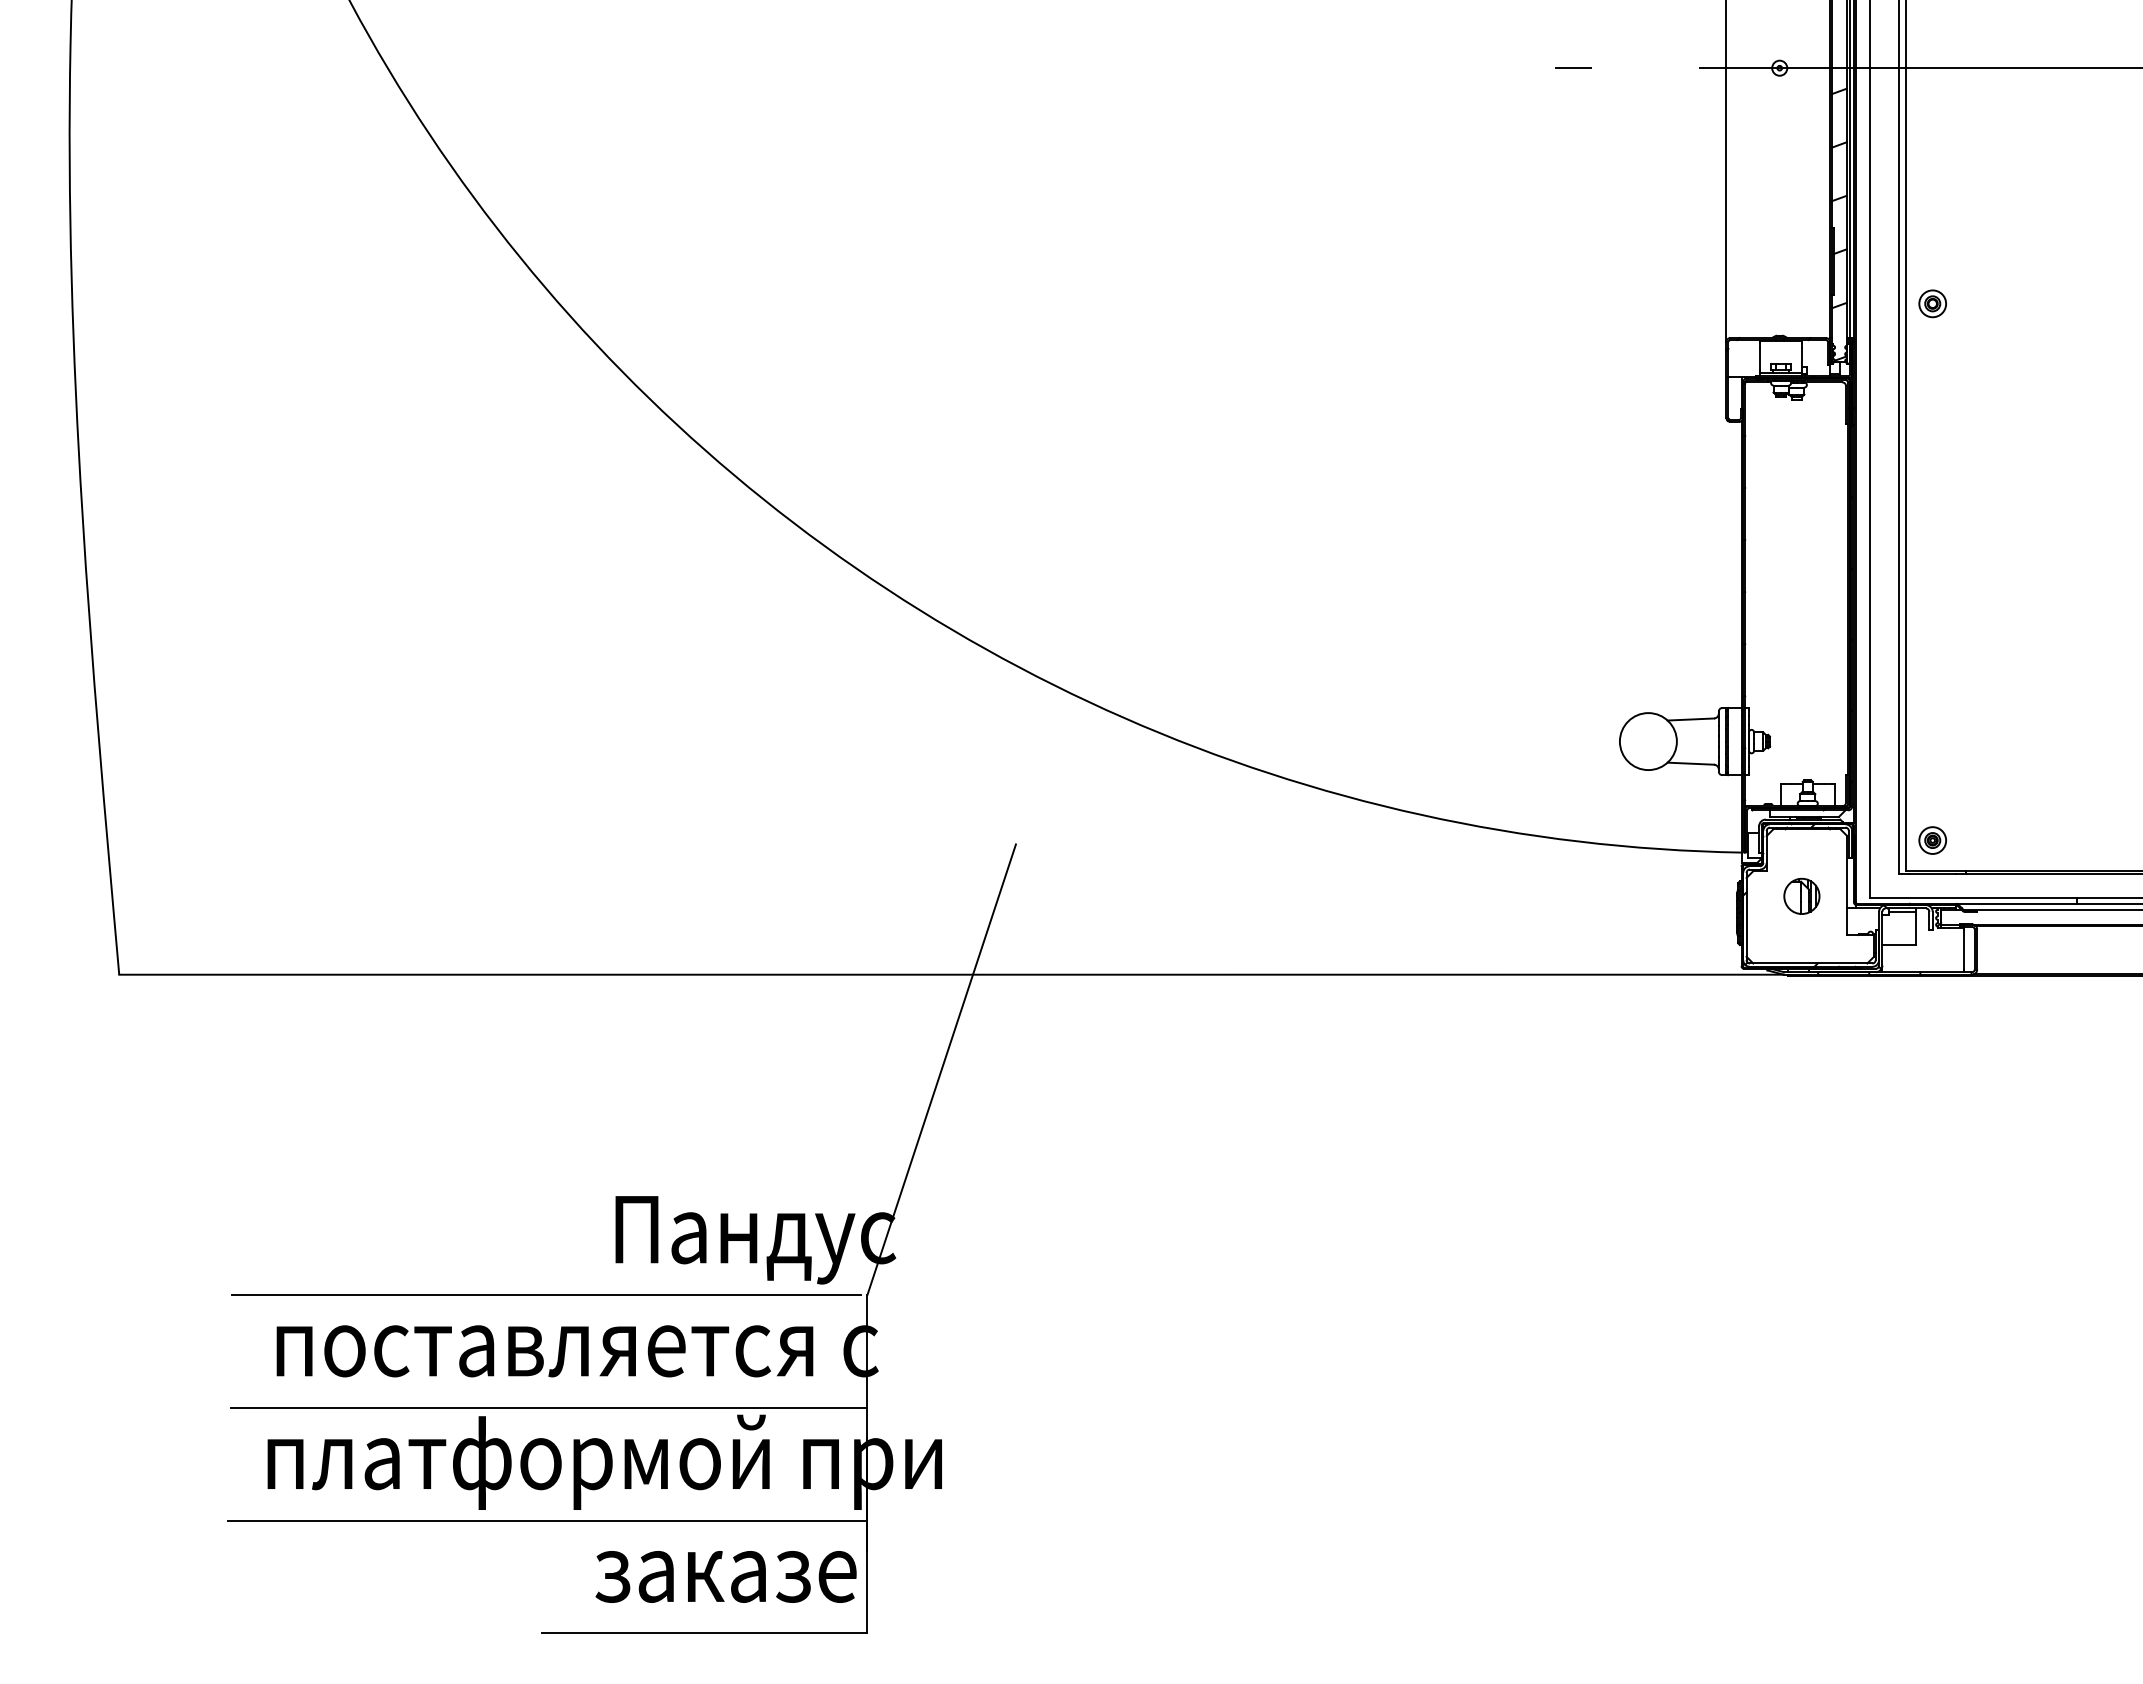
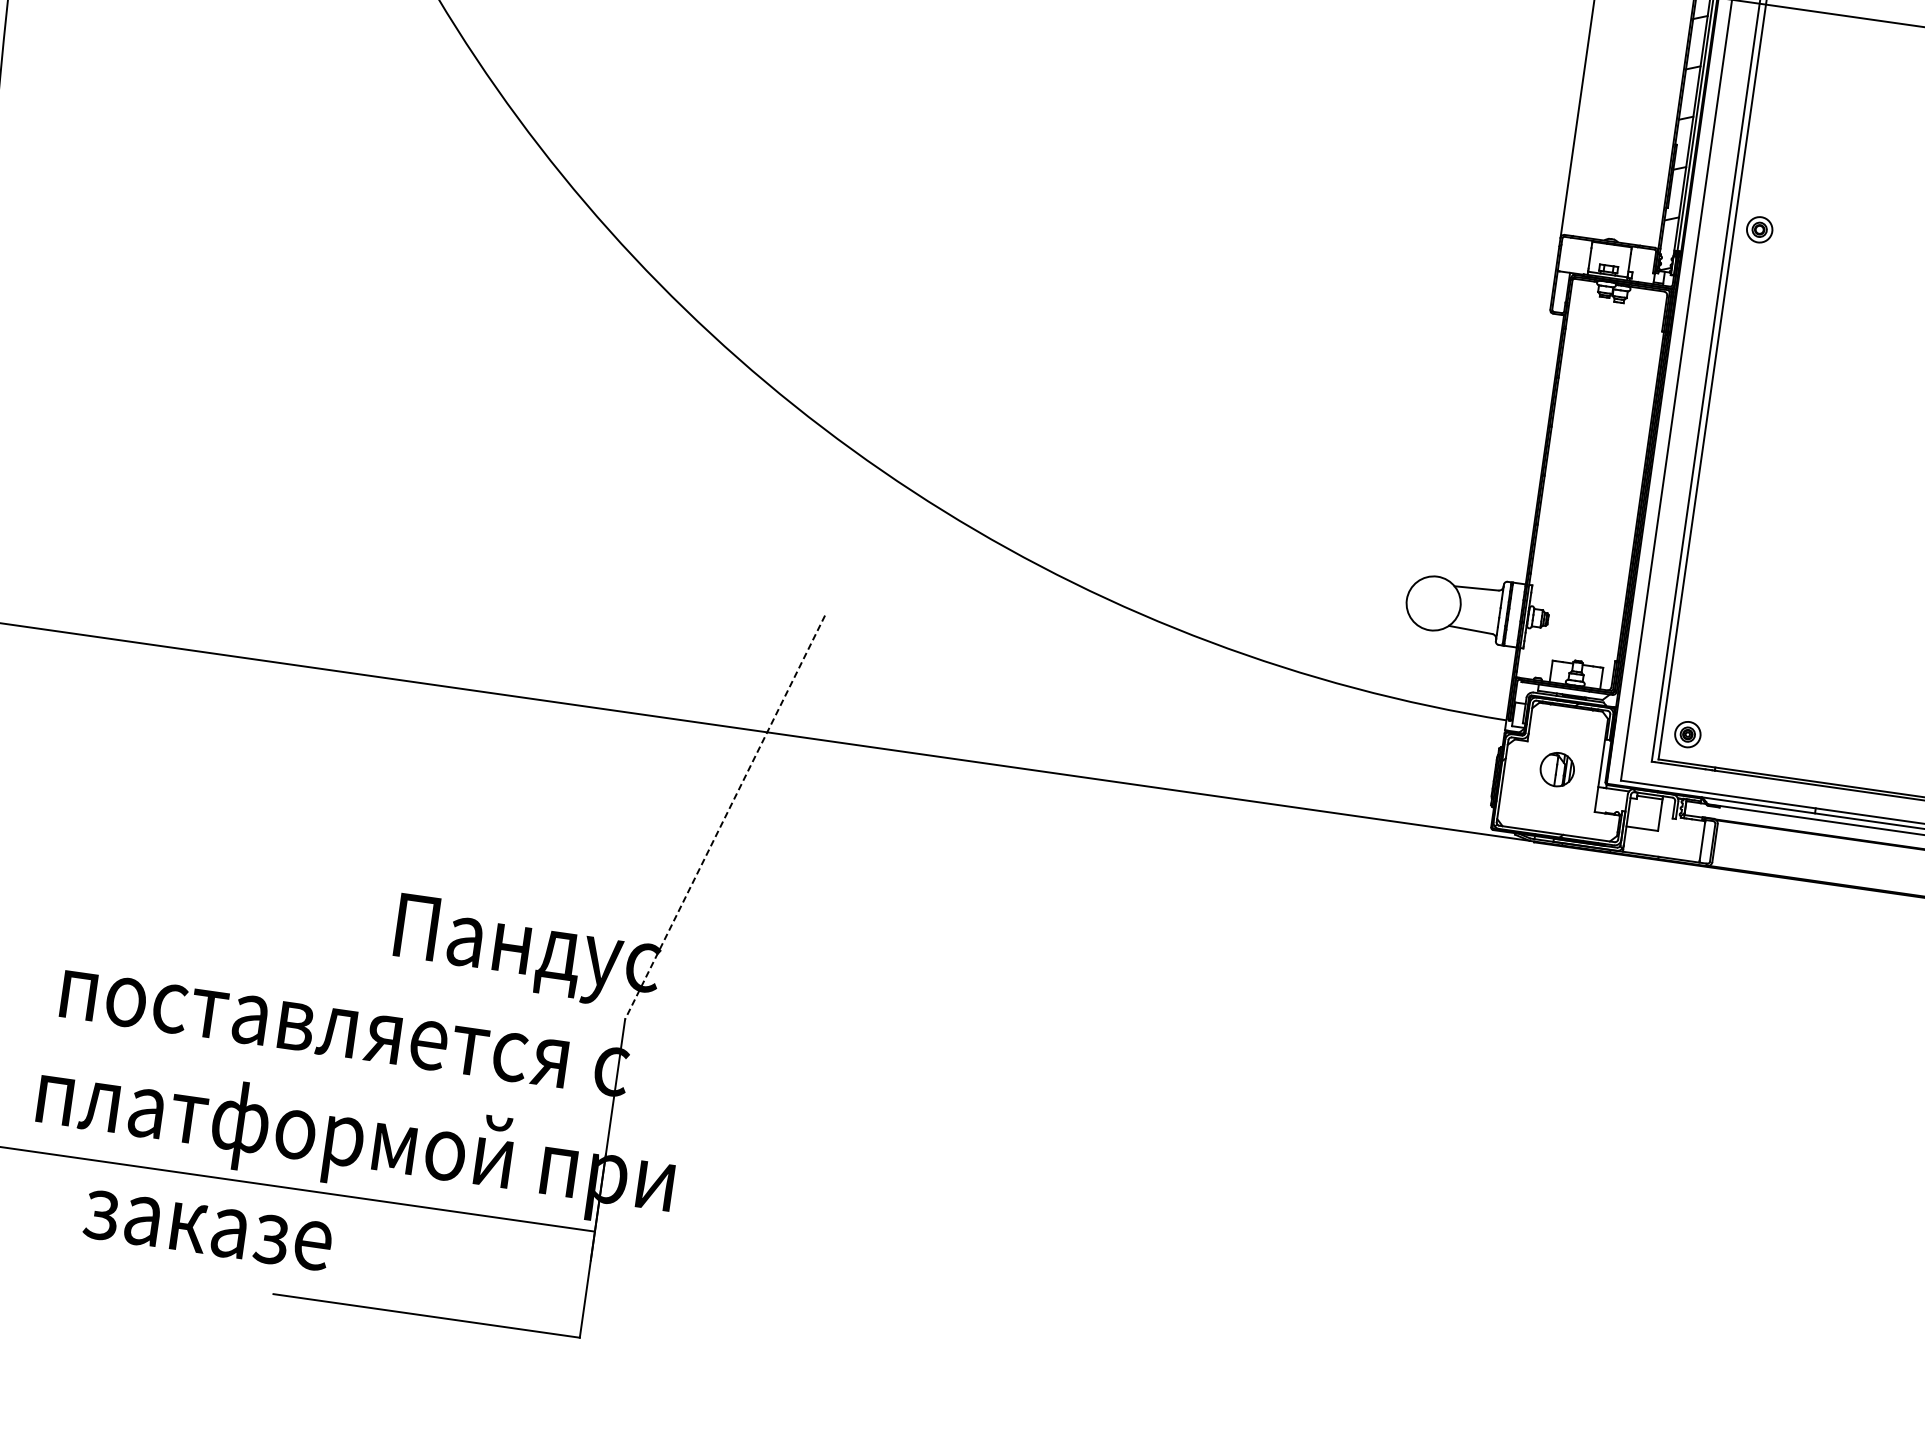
line: (941, 1070) -> (724, 818), solid -> dashed
line: (546, 1294) -> (323, 976), removed
line: (548, 1407) -> (310, 1082), removed
text: (725, 1576) -> (207, 1230), moved

